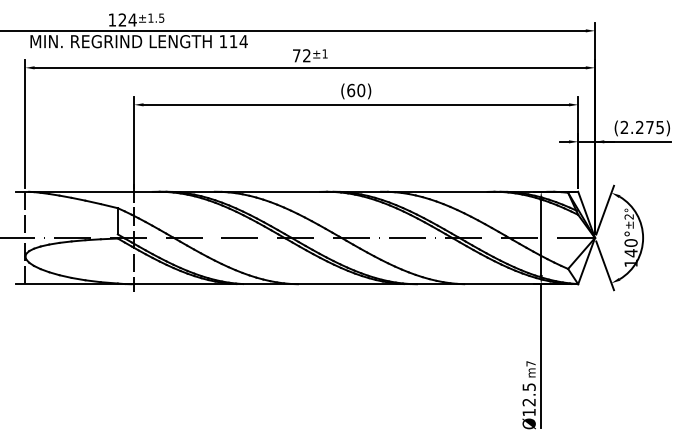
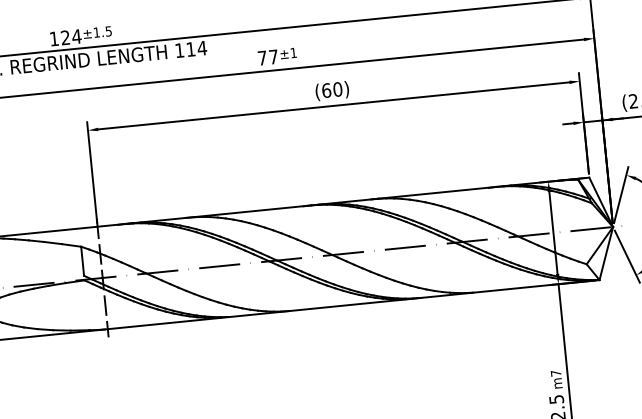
text: (306, 55) -> (273, 56), 72 -> 77

